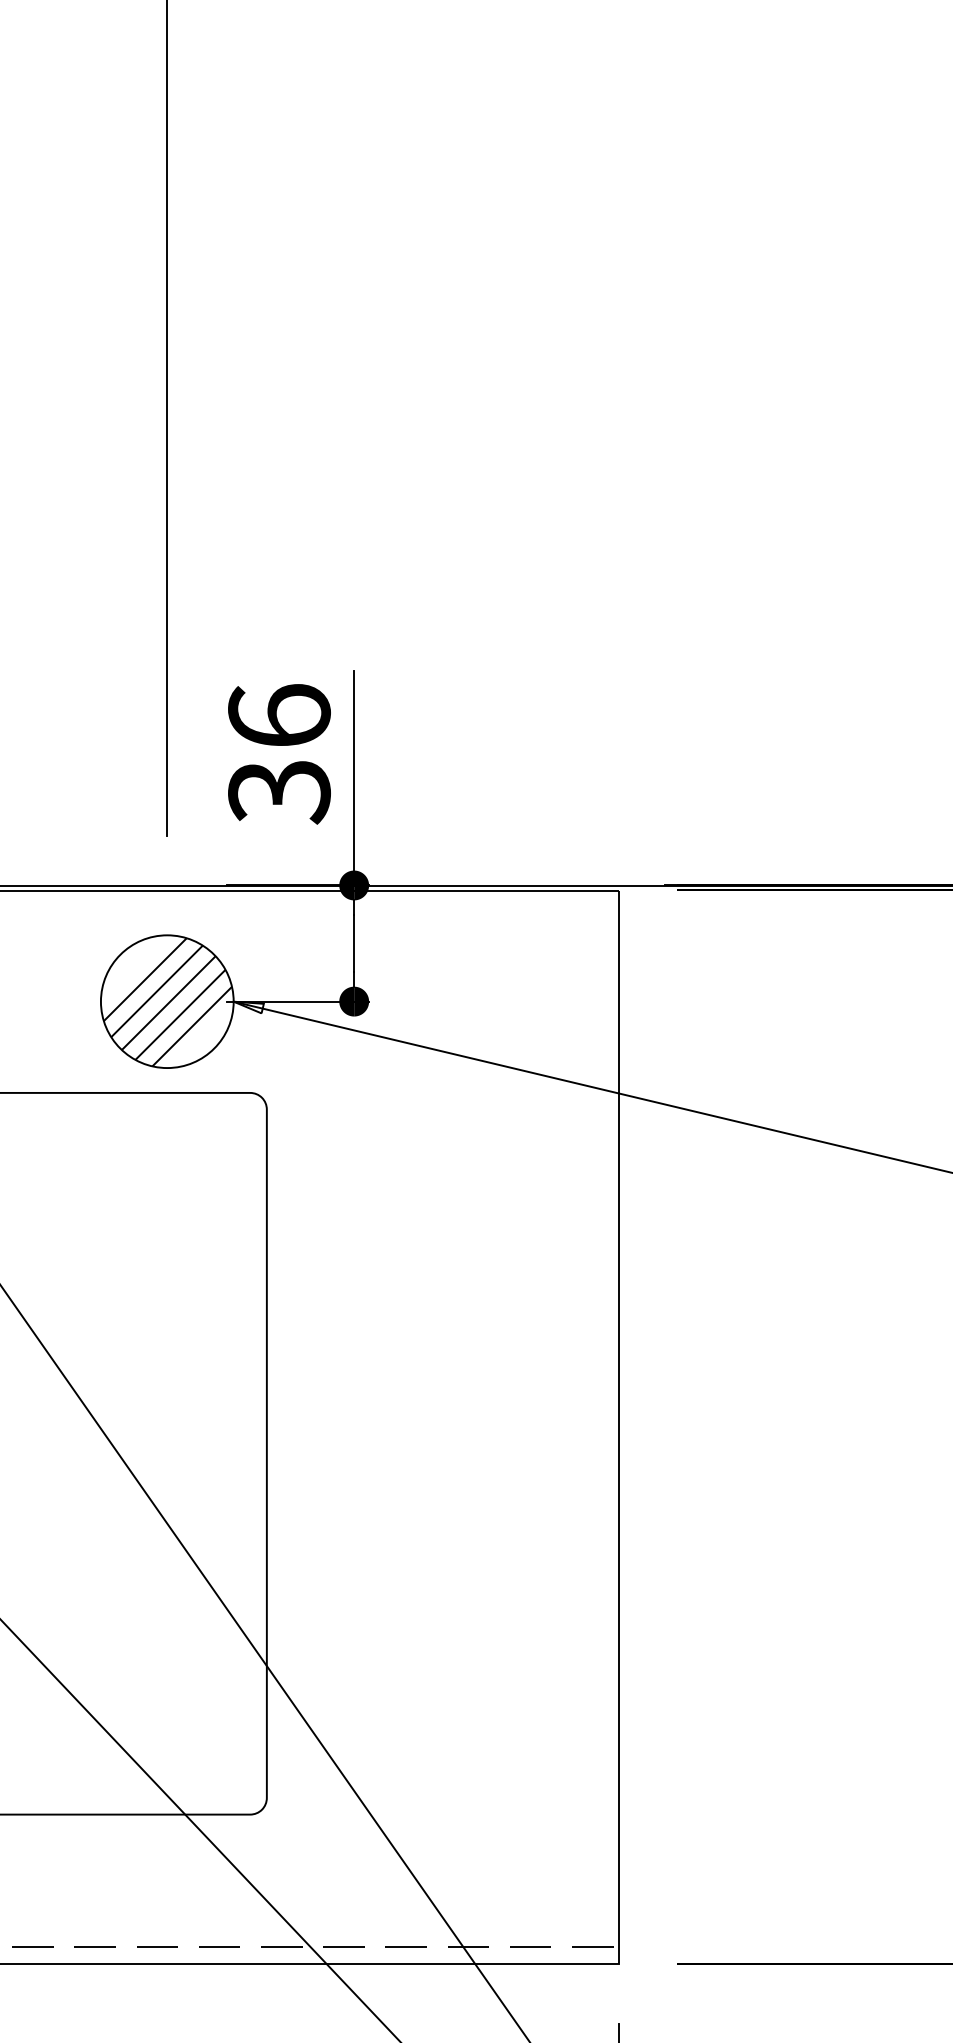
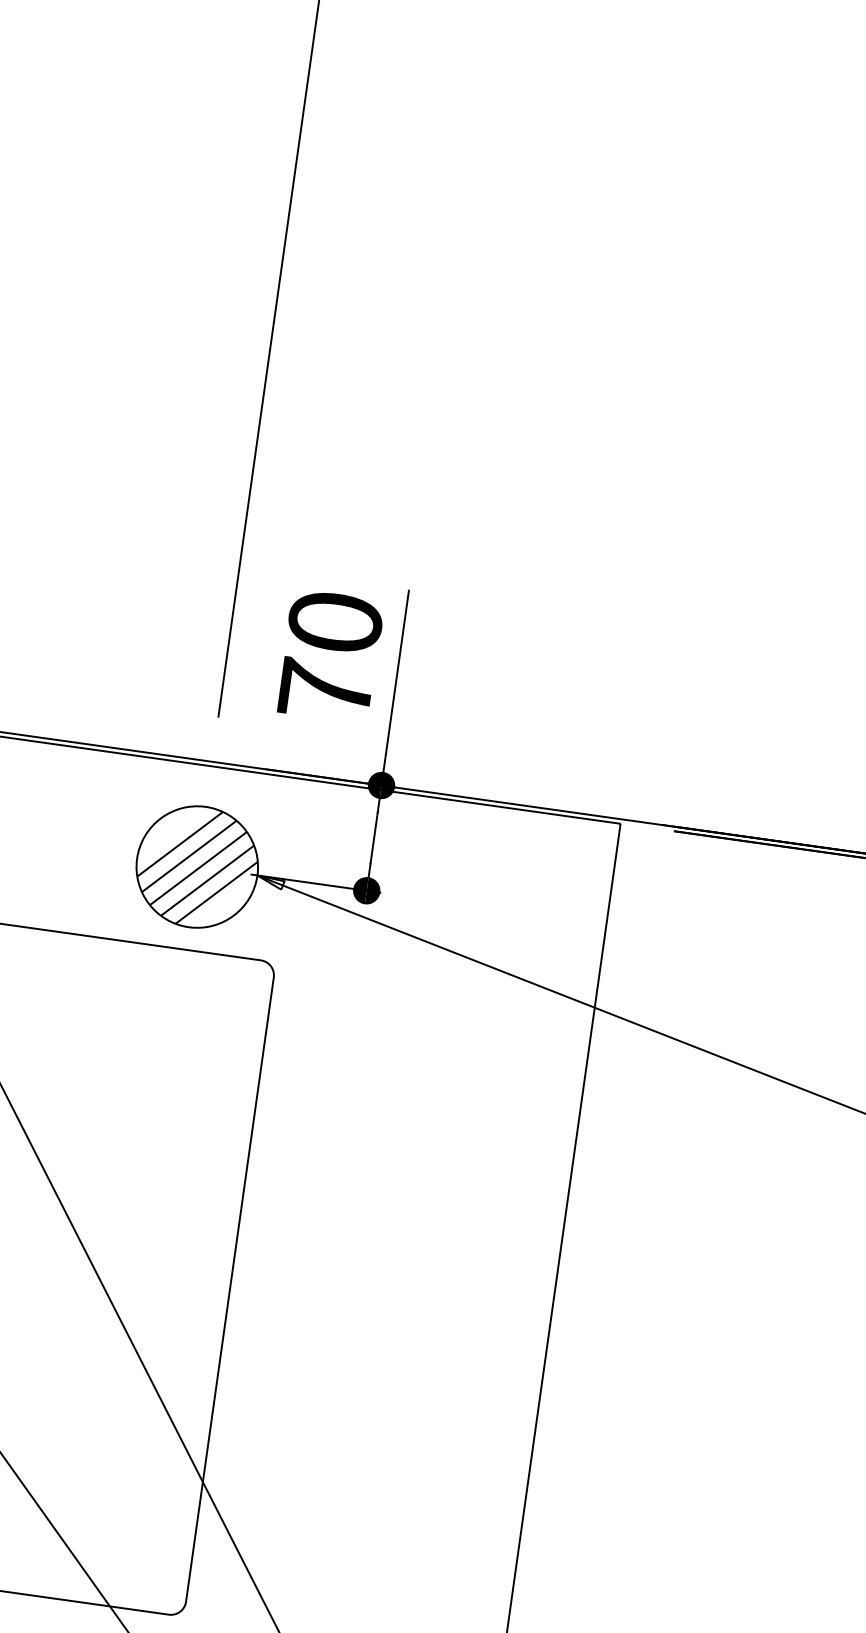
text: (279, 754) -> (330, 657), 36 -> 70

